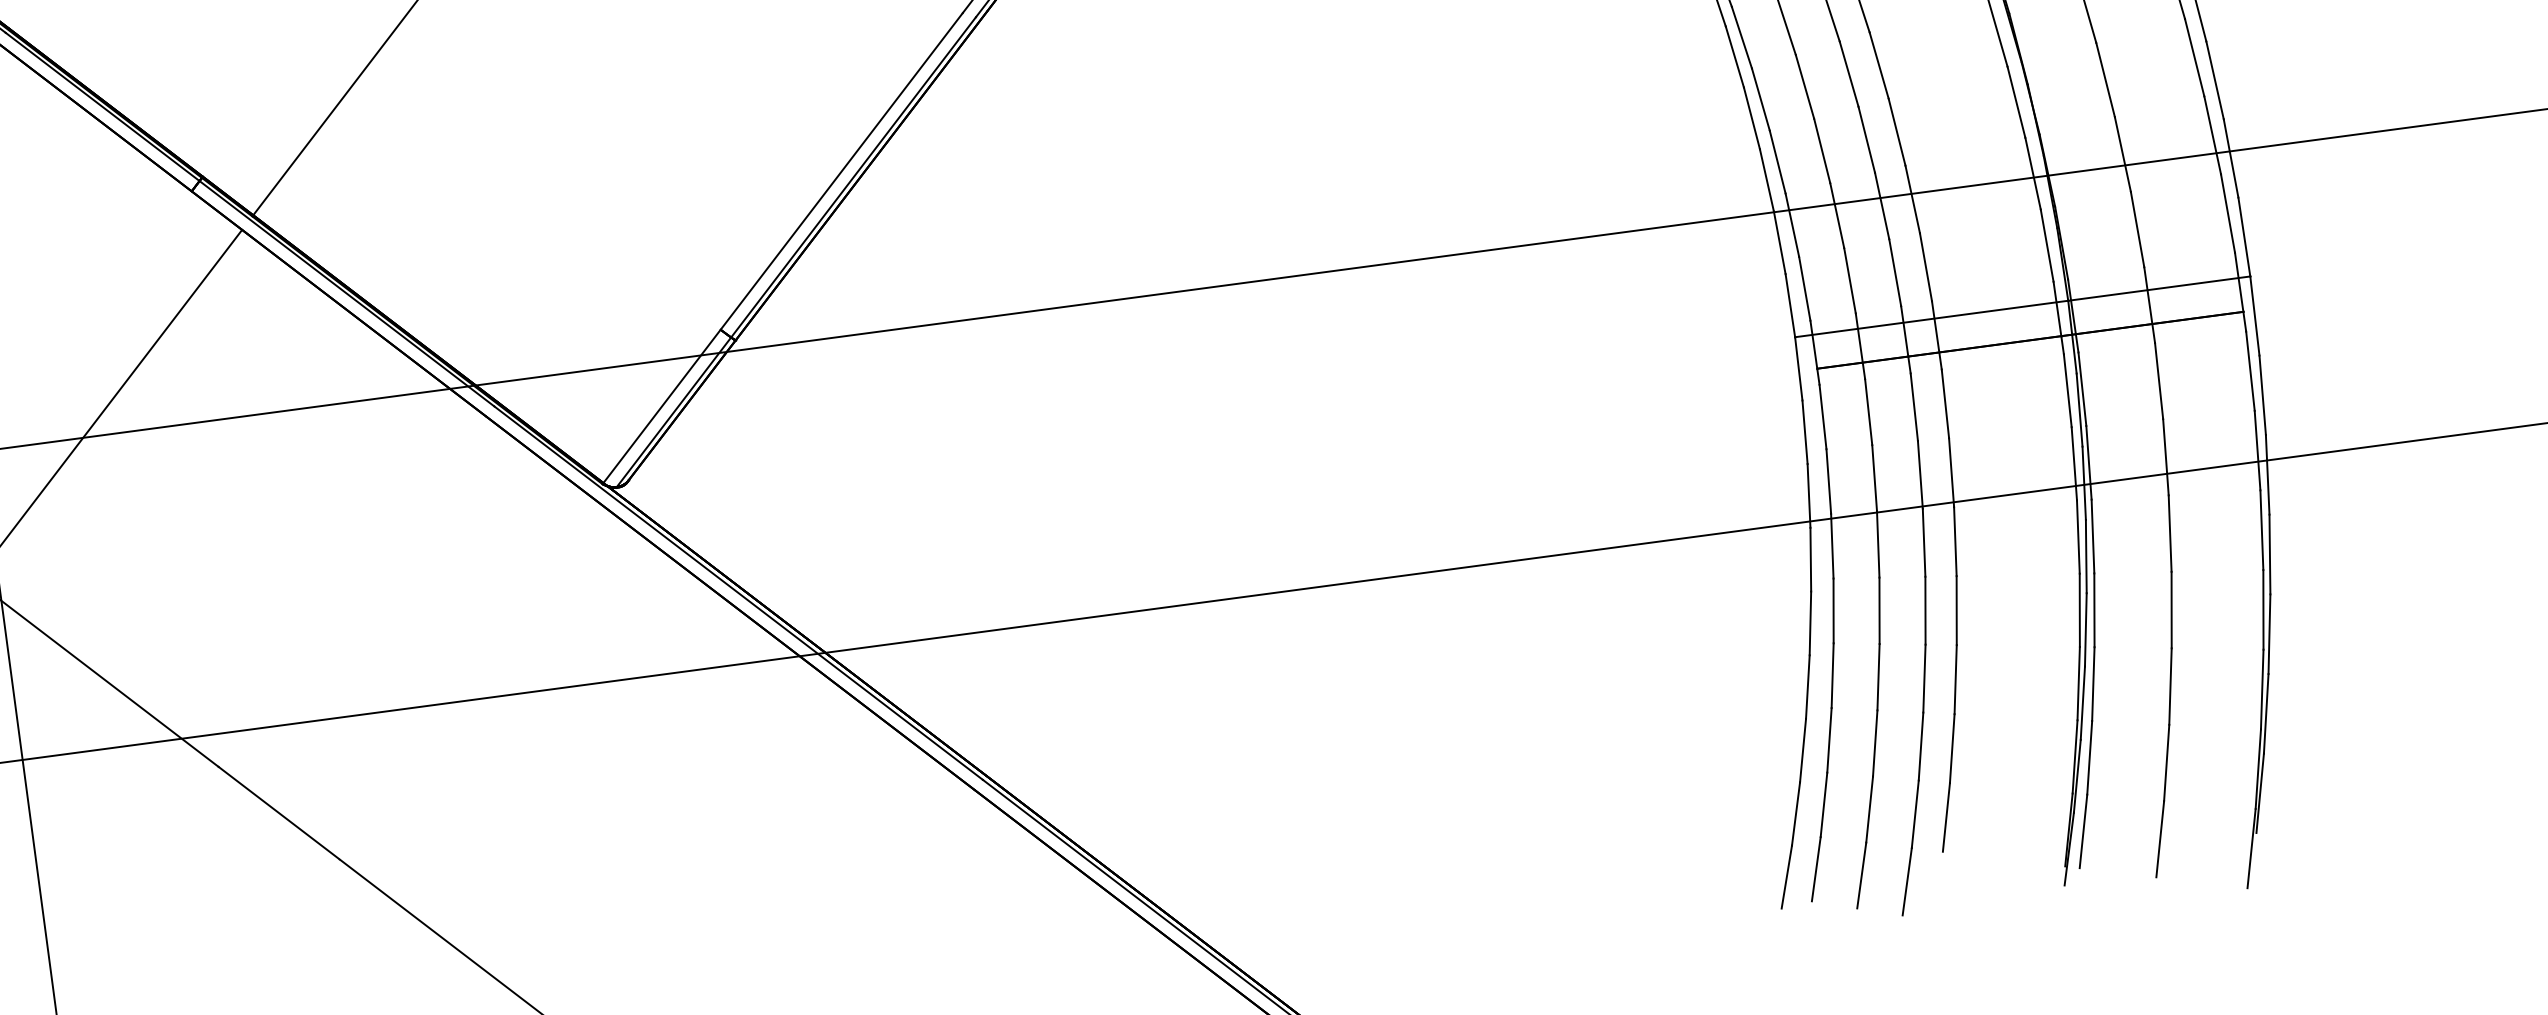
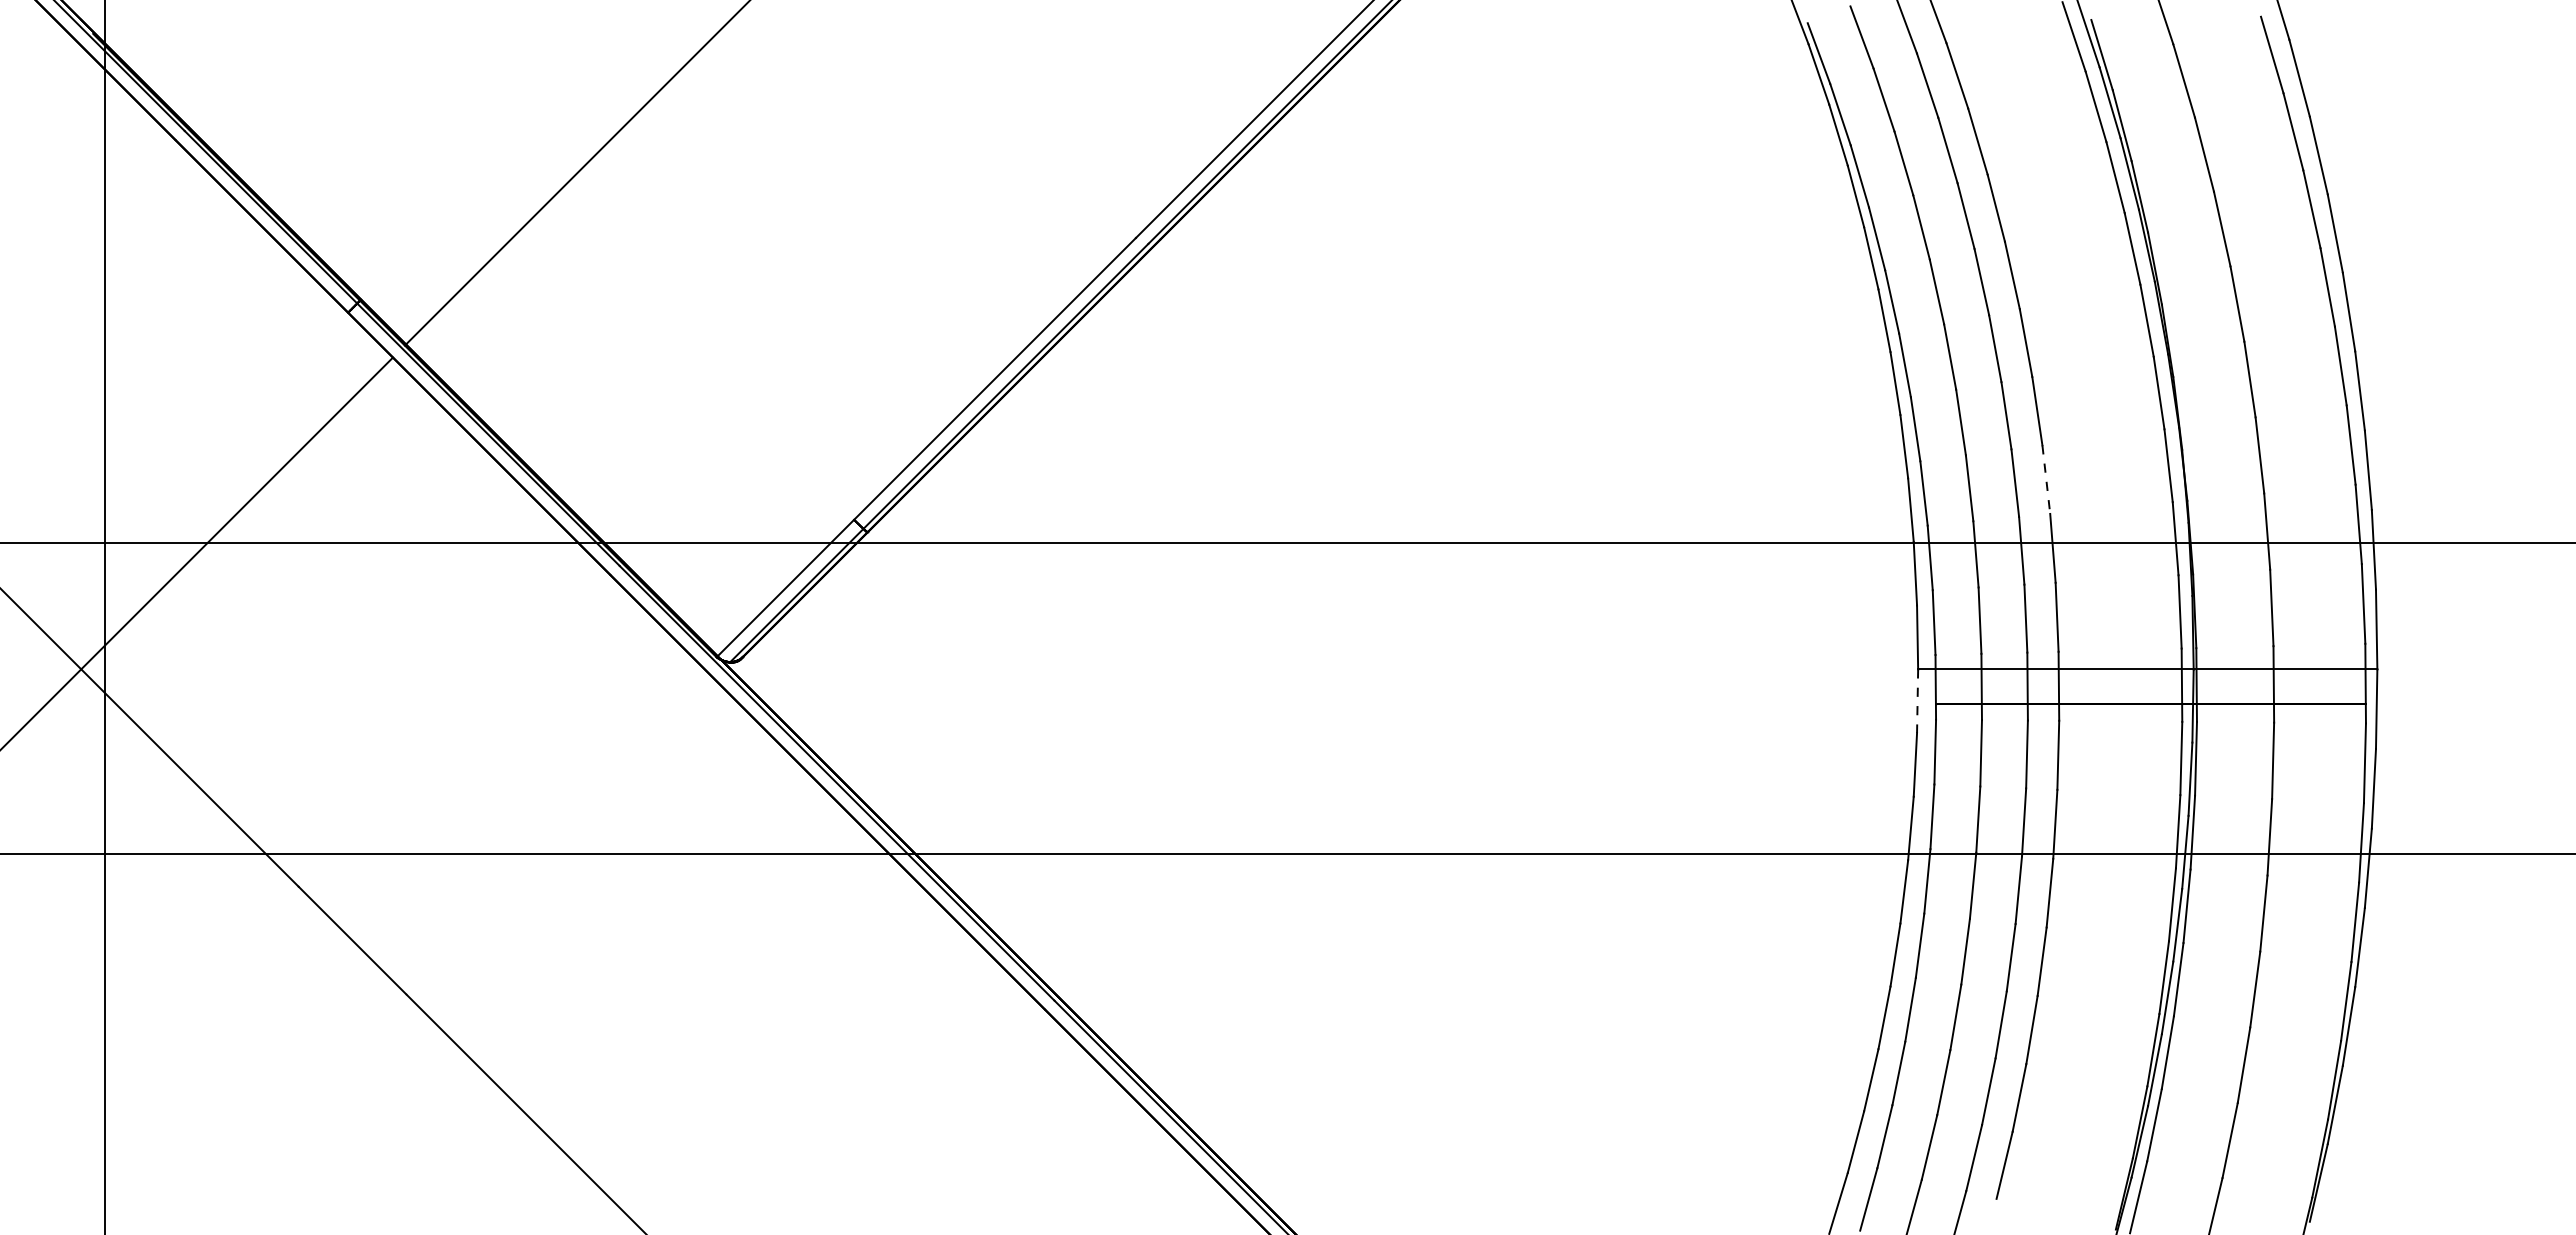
line: (1897, 132) -> (2046, 479), solid -> dashed
line: (1798, 369) -> (1917, 701), solid -> dashed

